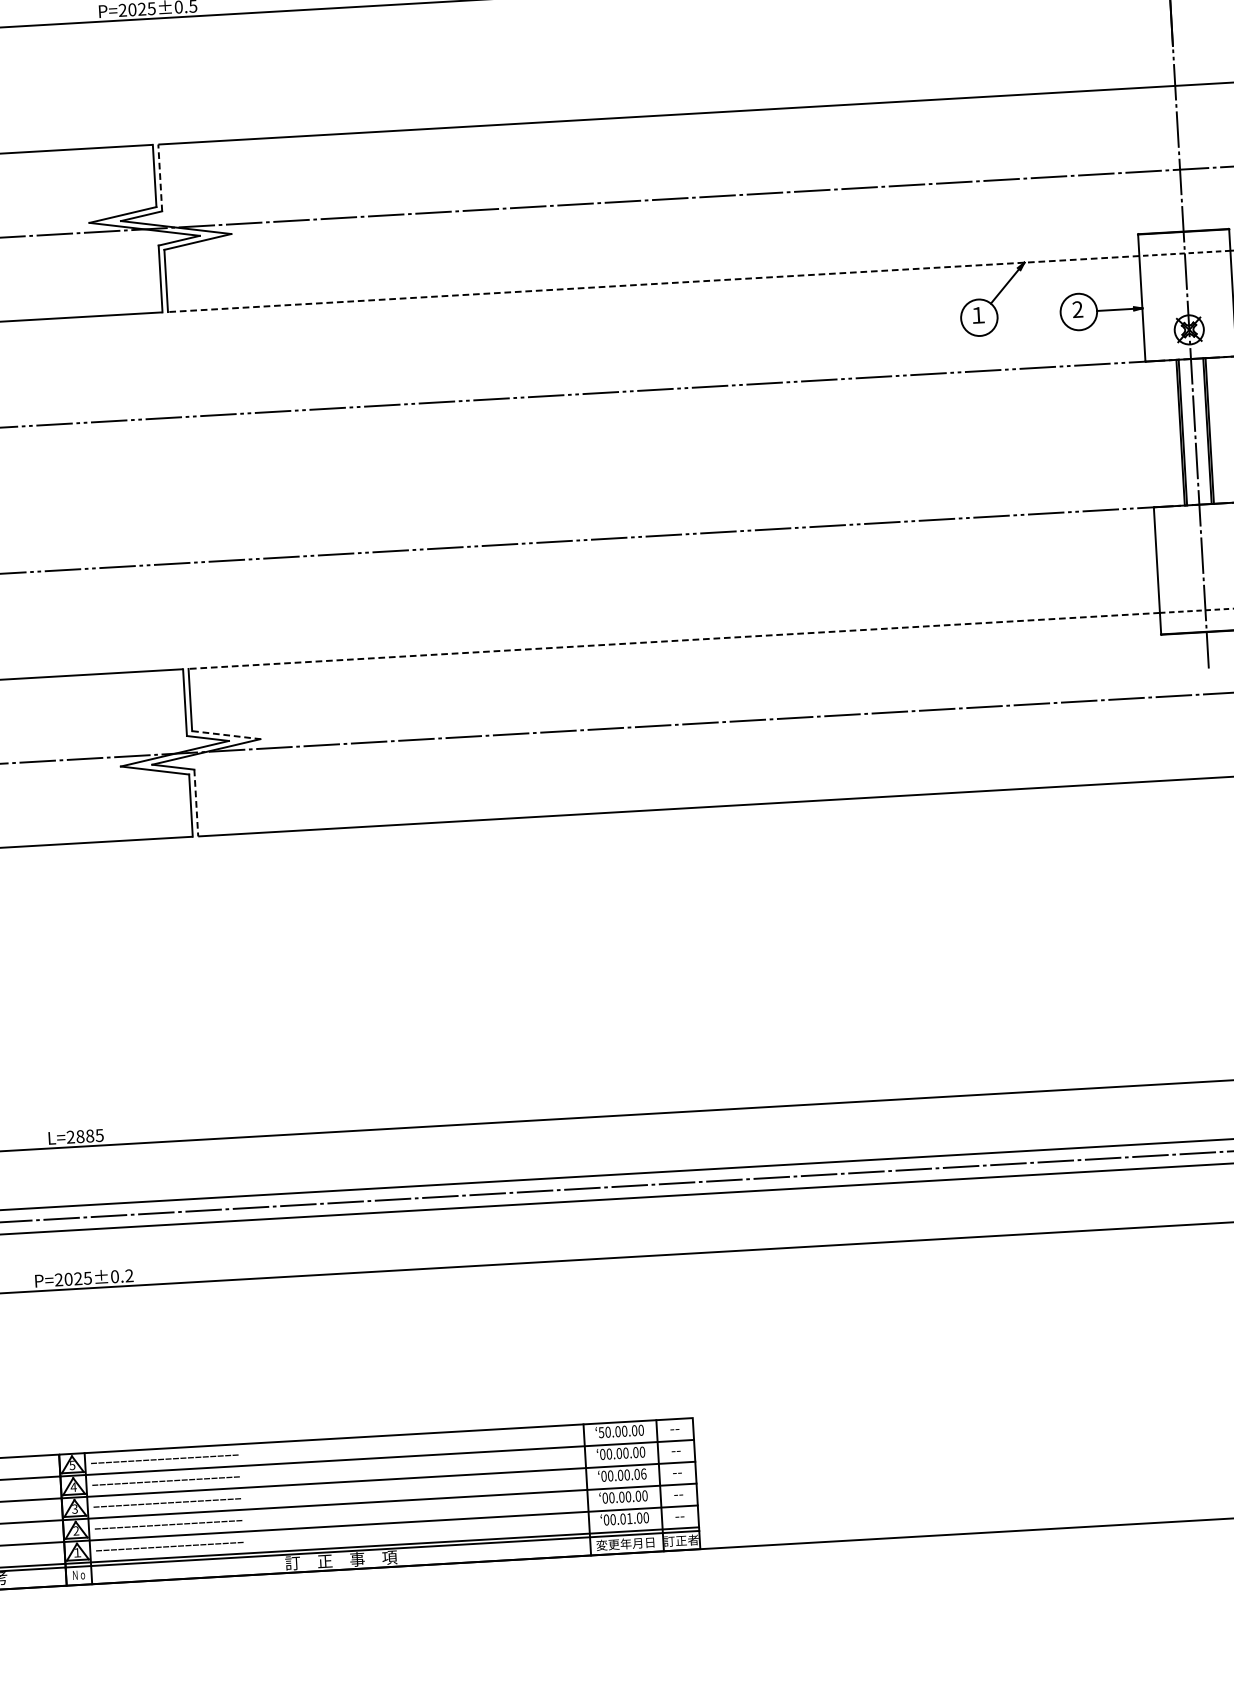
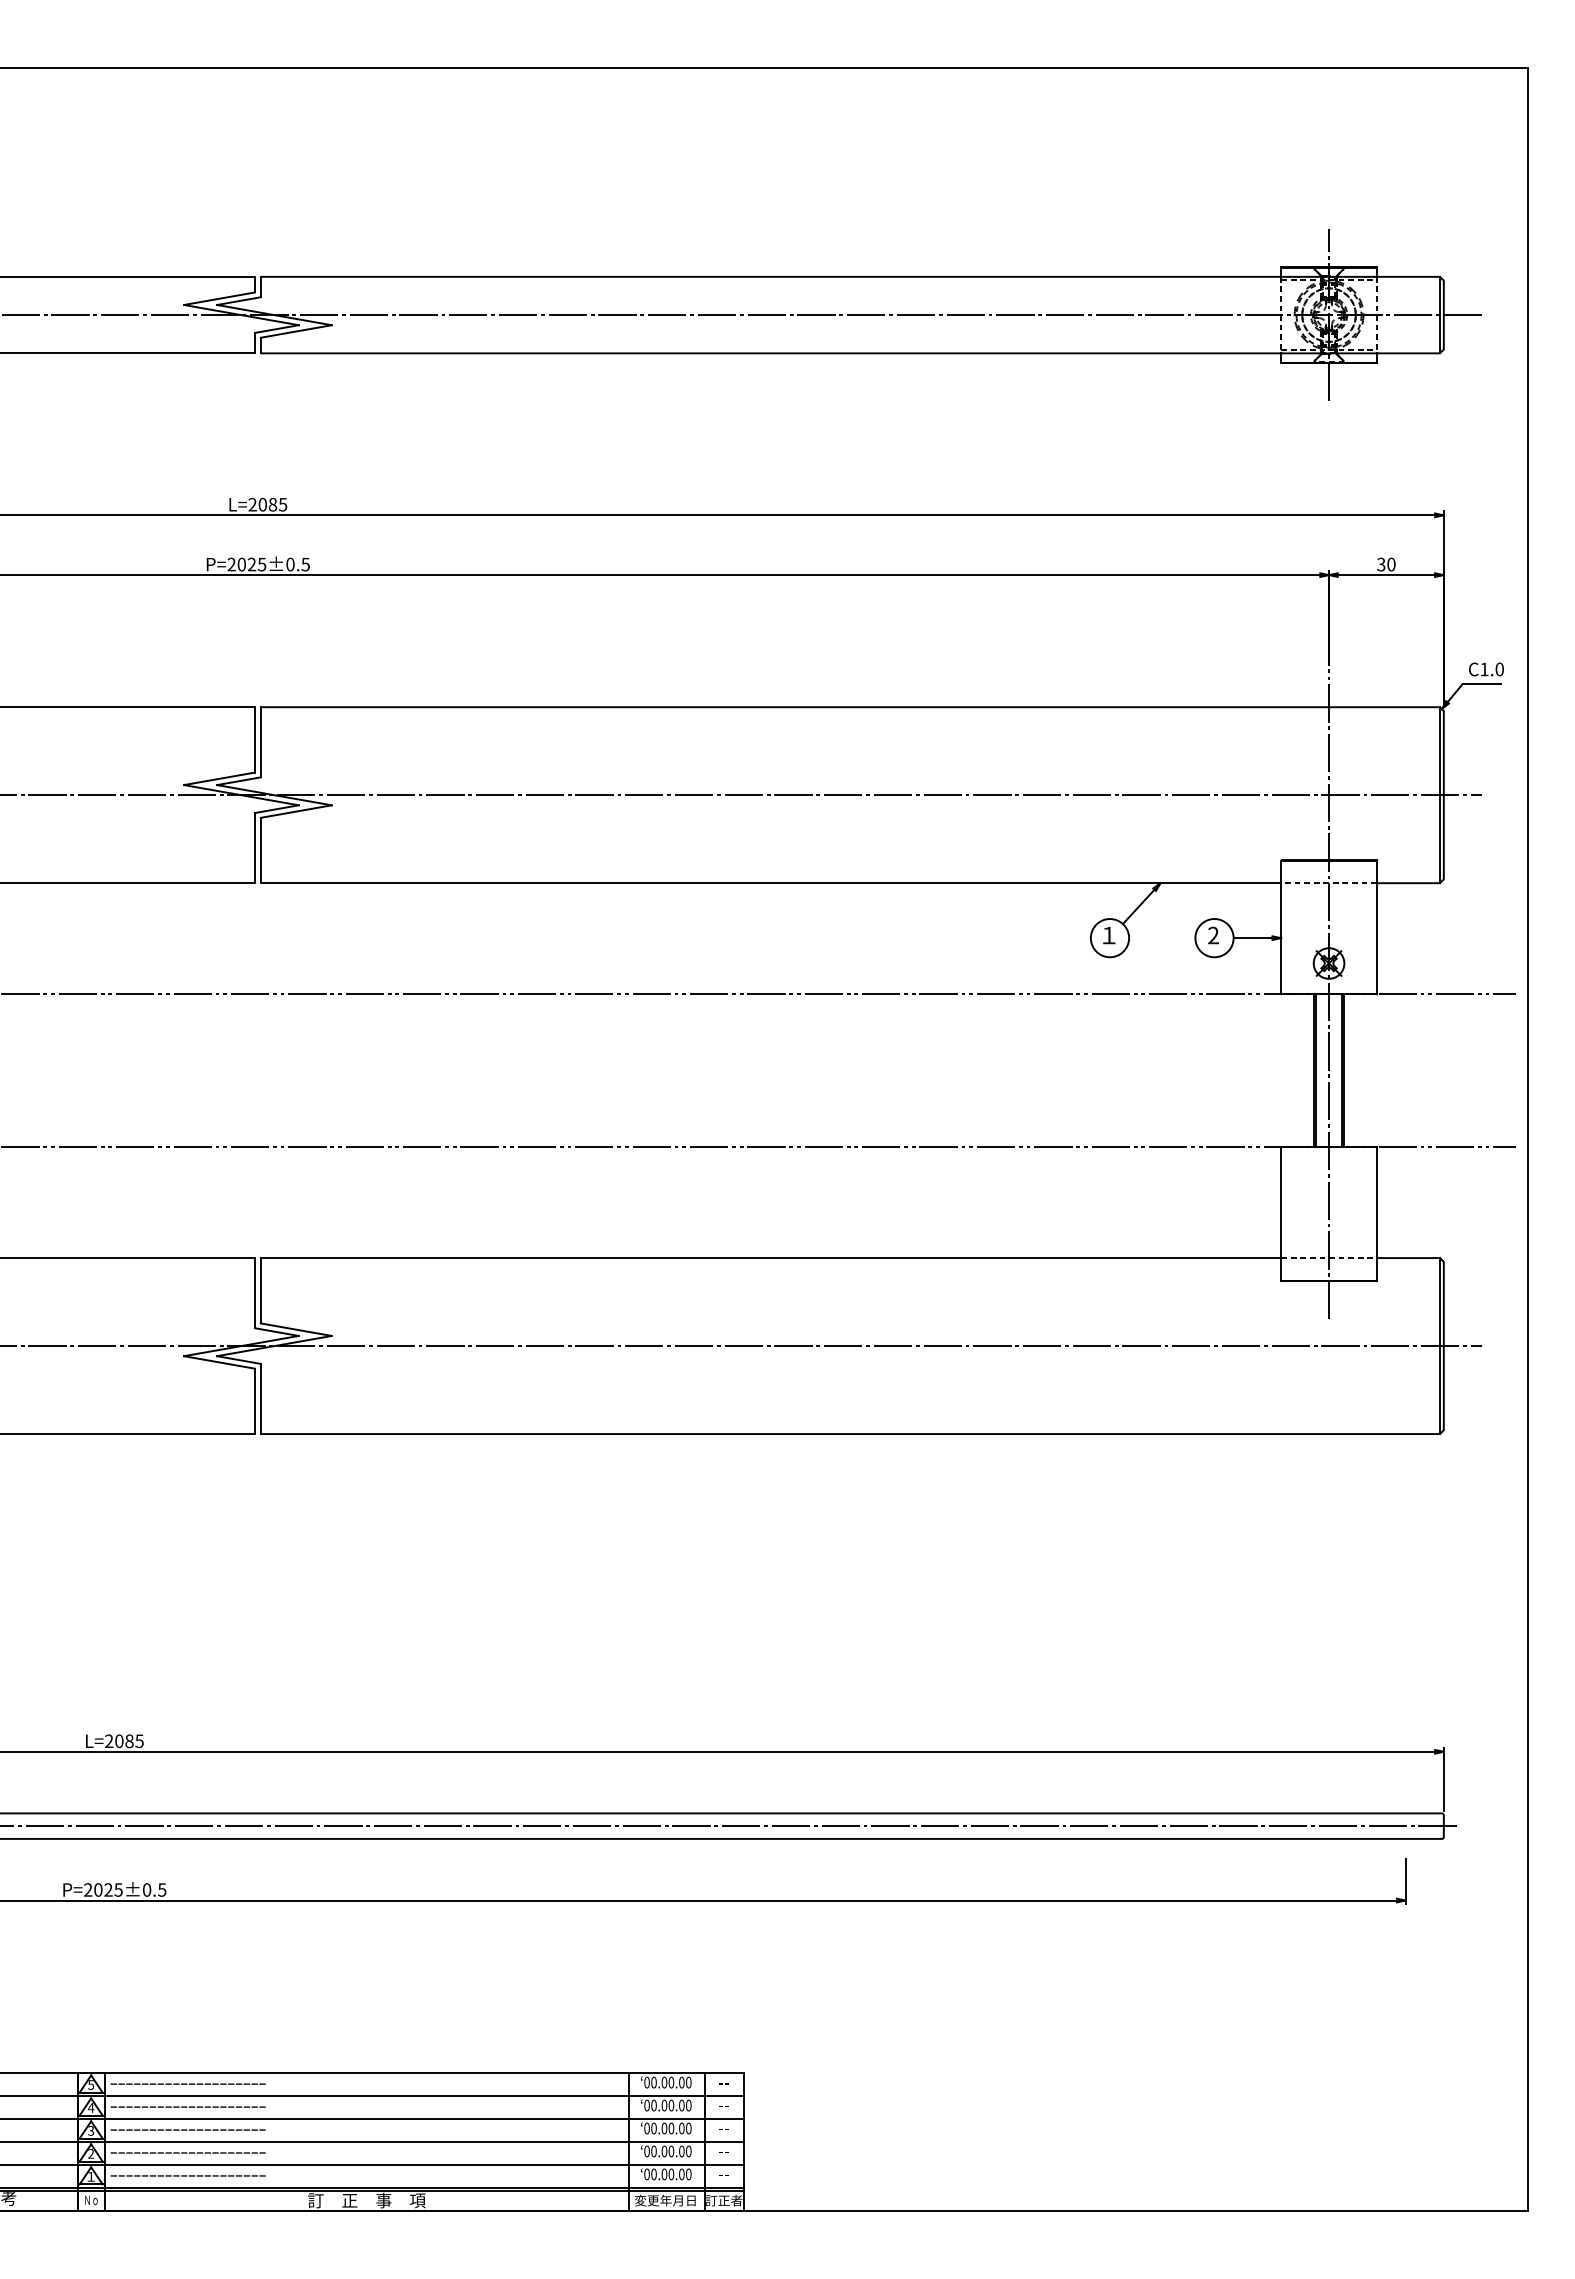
line: (159, 177) -> (260, 741), dashed -> solid
line: (653, 284) -> (770, 883), dashed -> solid
line: (673, 641) -> (770, 1258), dashed -> solid
line: (226, 734) -> (296, 1329), dashed -> solid
line: (196, 803) -> (260, 1399), dashed -> solid
text: (80, 1136) -> (119, 1741), L=2885 -> L=2085
text: (129, 1275) -> (162, 1889), P=2025±0.2 -> P=2025±0.5
text: (600, 1432) -> (646, 2082), 50.00.00 -> 00.00.00
text: (643, 1473) -> (688, 2127), 00.00.06 -> 00.00.00
text: (629, 1518) -> (671, 2174), 00.01.00 -> 00.00.00

